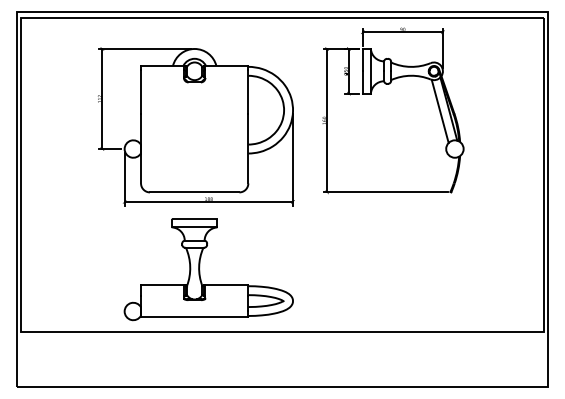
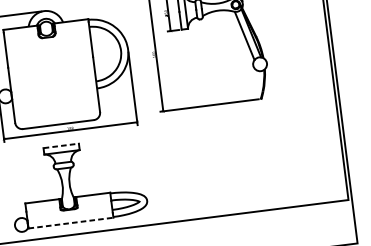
line: (195, 219) -> (61, 145), solid -> dashed
line: (194, 316) -> (70, 222), solid -> dashed

